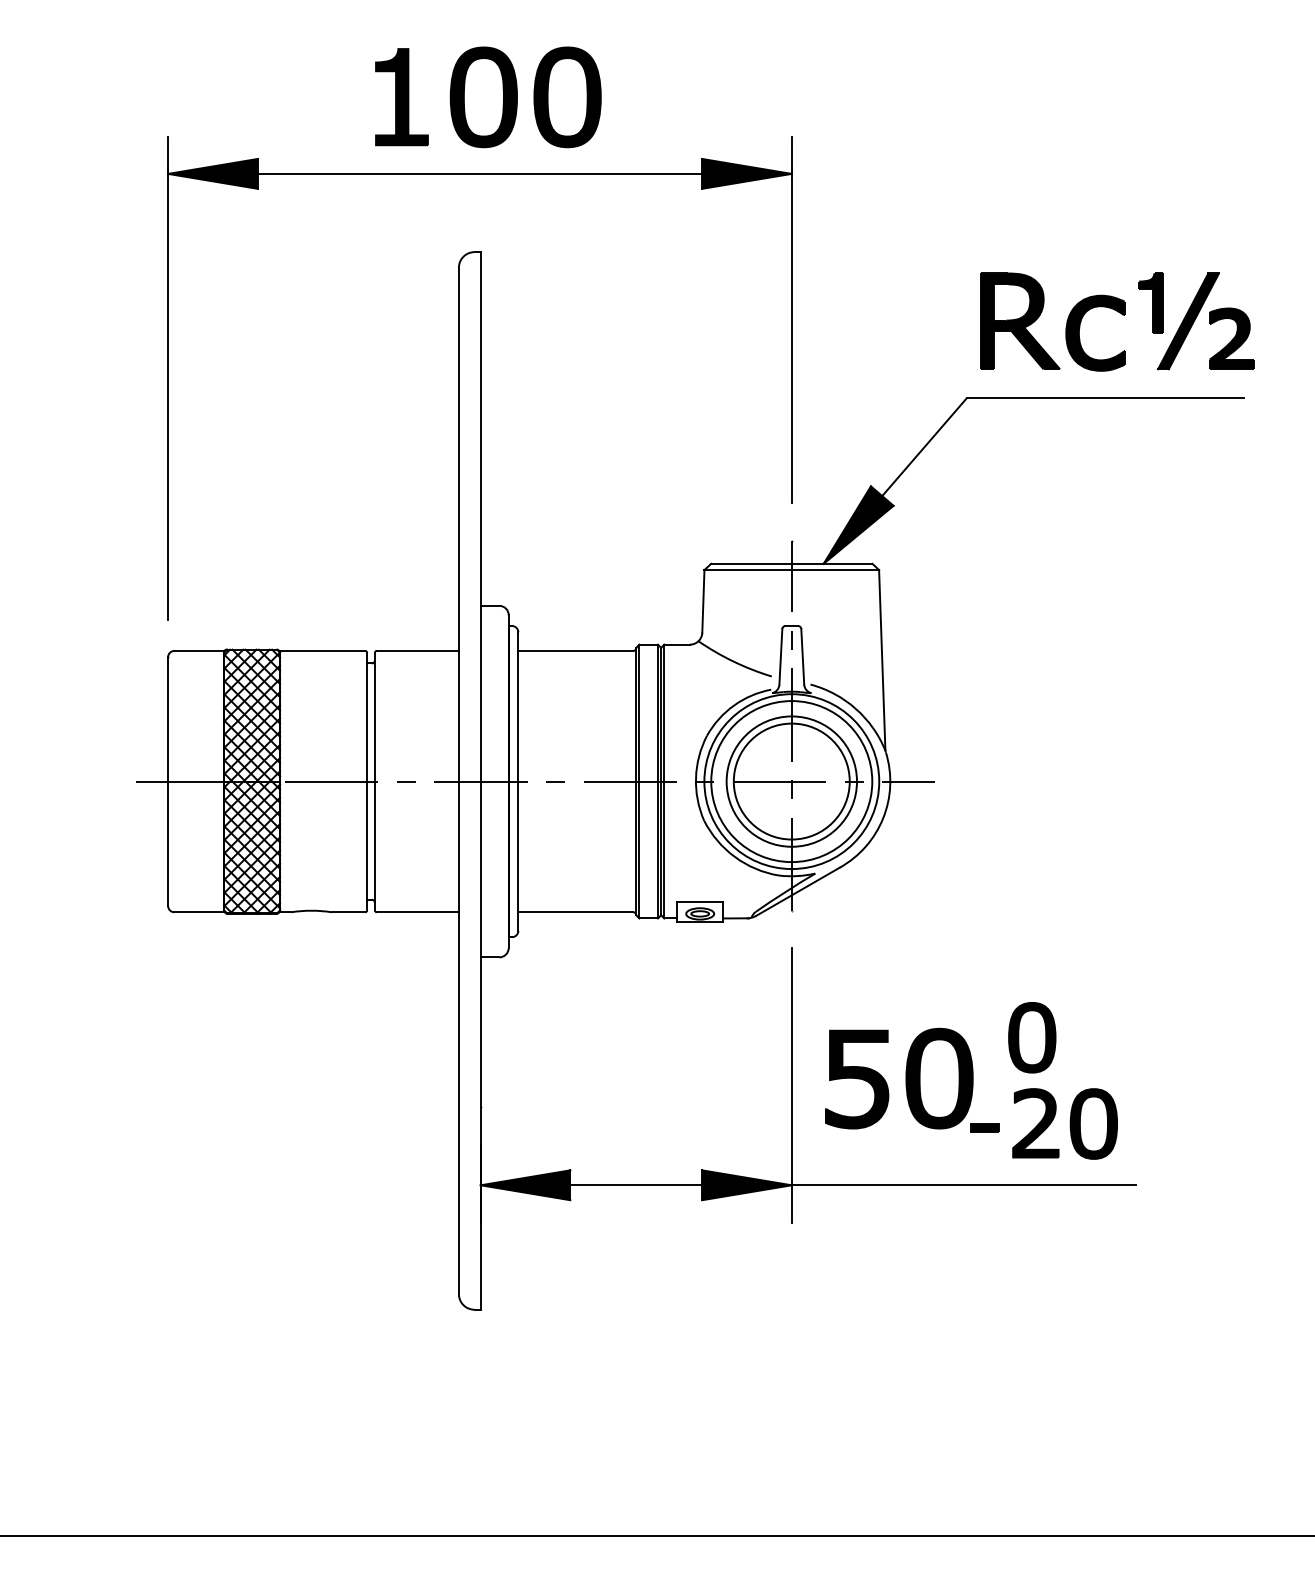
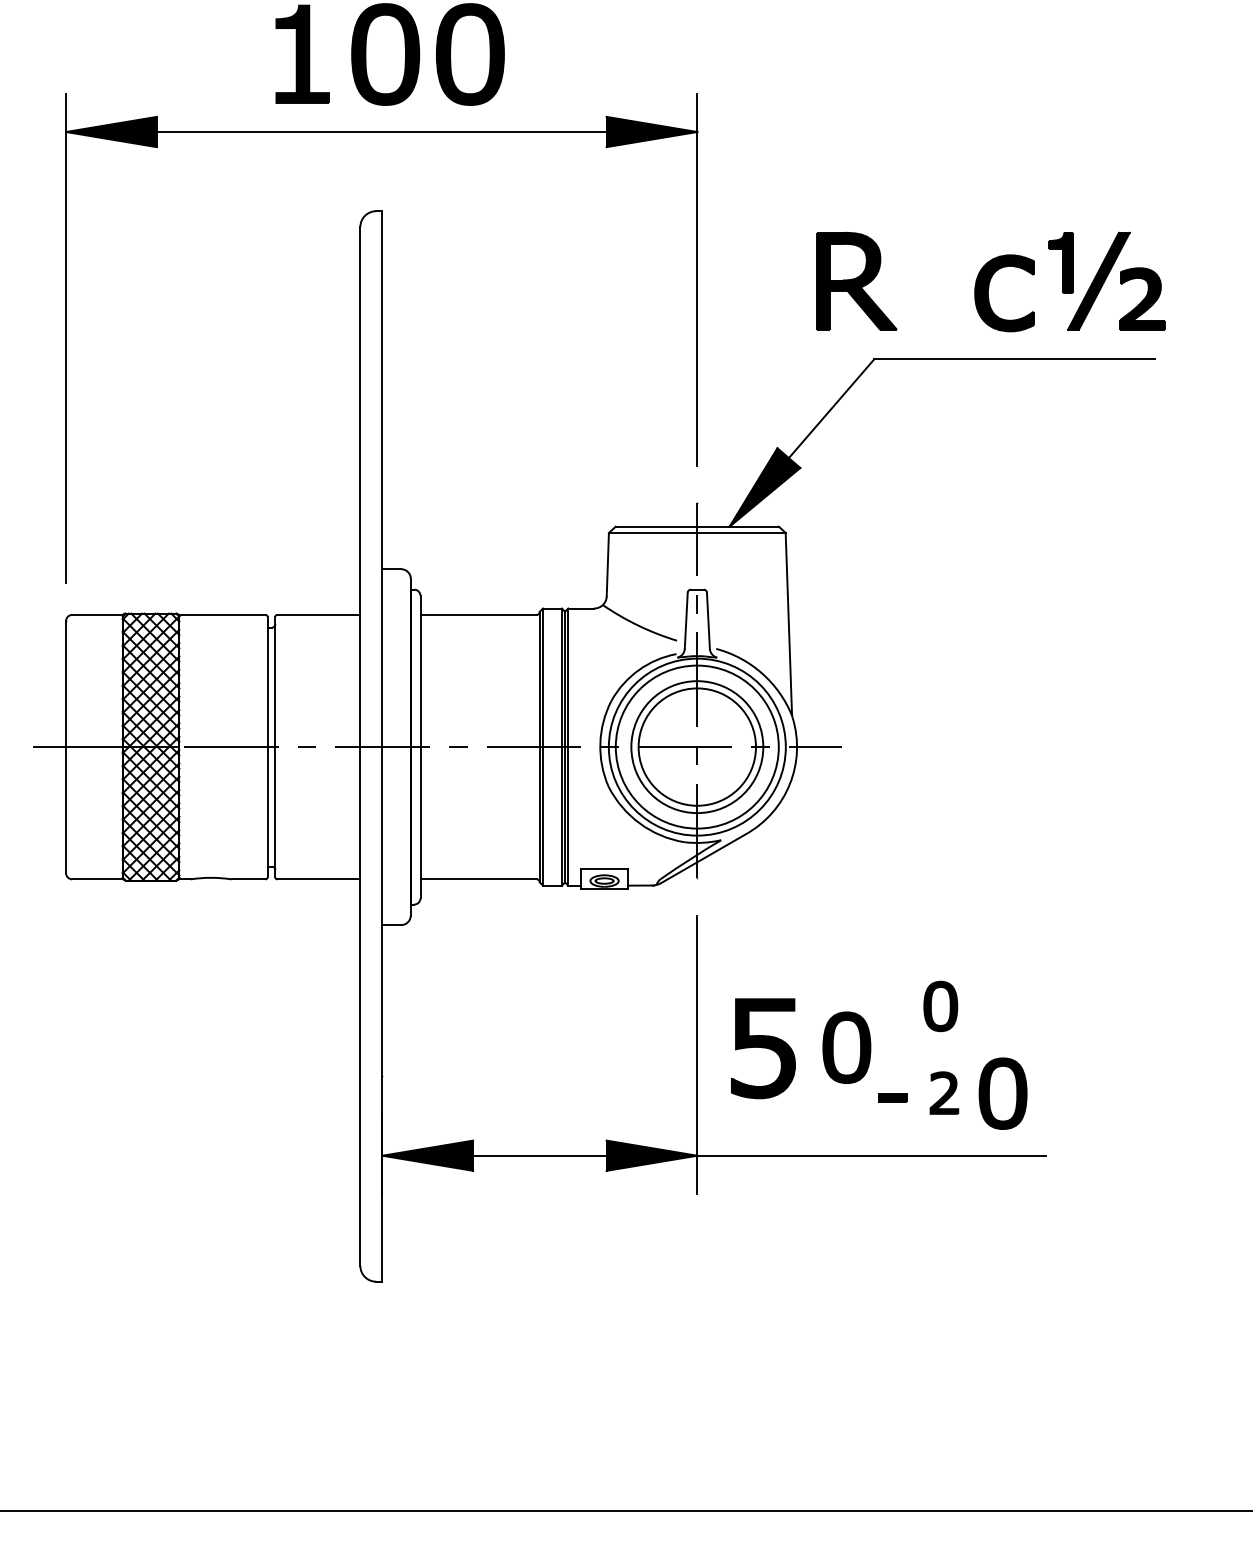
part: (1020, 320) -> (856, 280), moved
part: (1032, 1037) -> (940, 1006), size x0.7
part: (939, 1078) -> (846, 1047), size x0.7
part: (1035, 1123) -> (943, 1093), size x0.6

